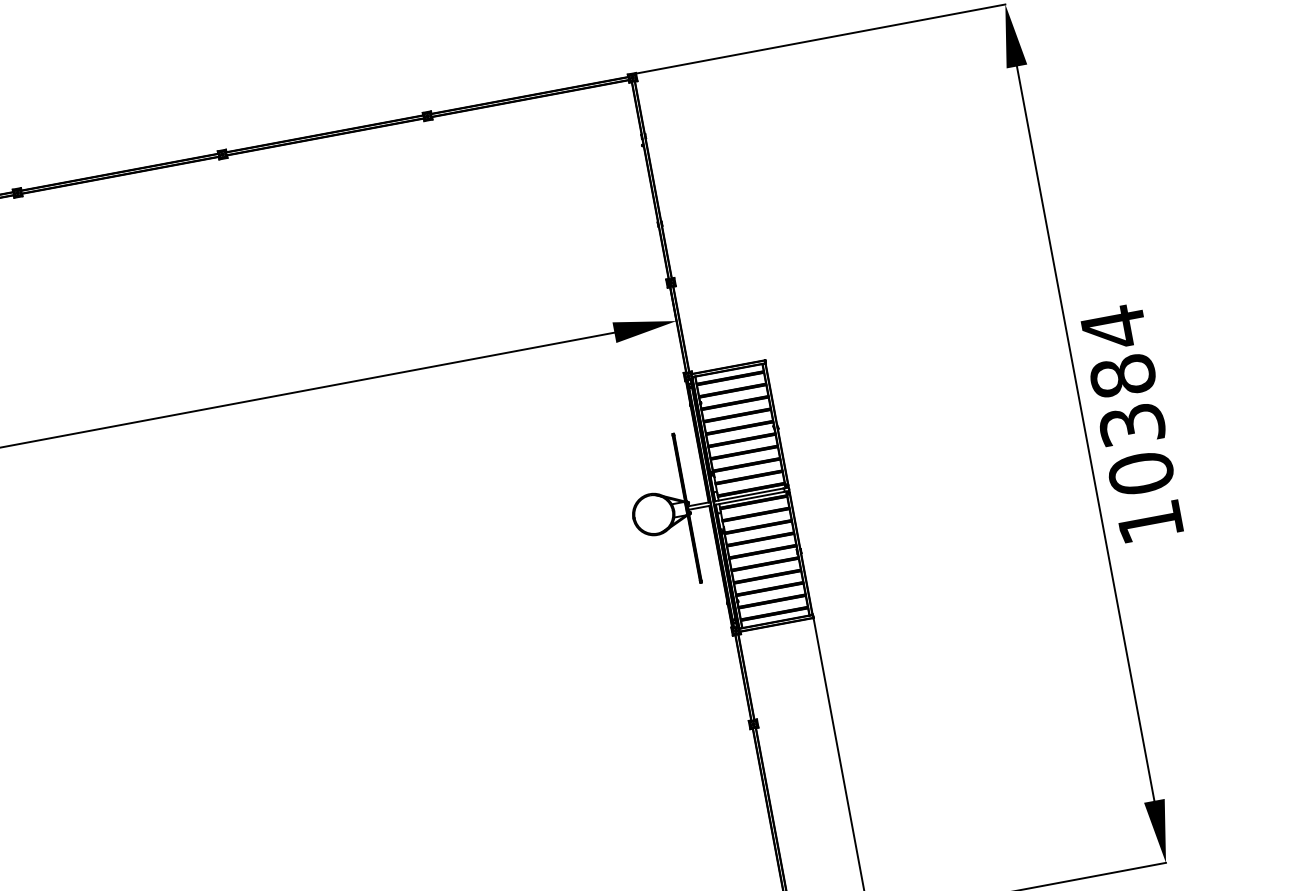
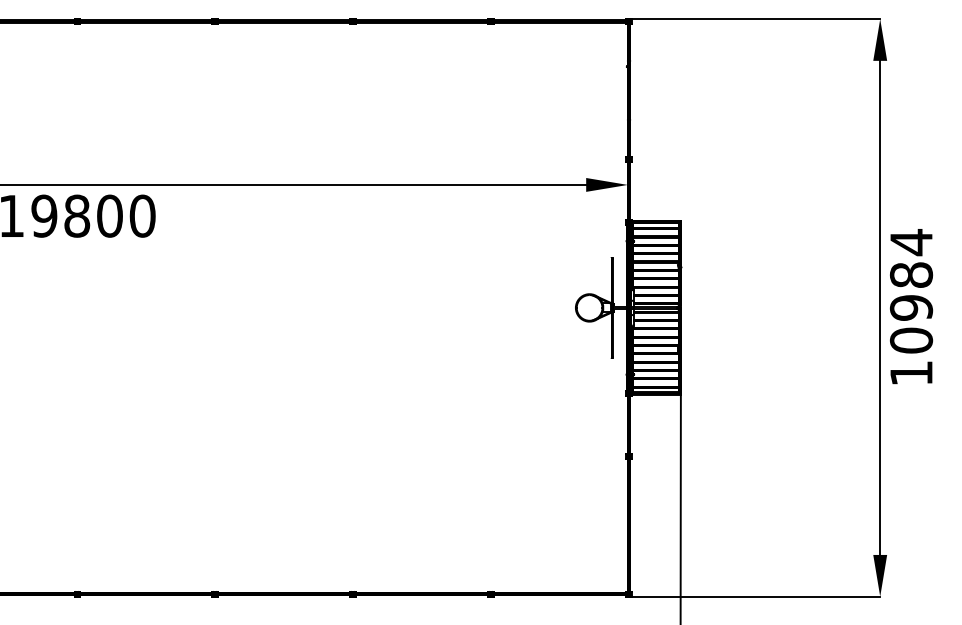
text: (1132, 424) -> (911, 307), 10384 -> 10984

